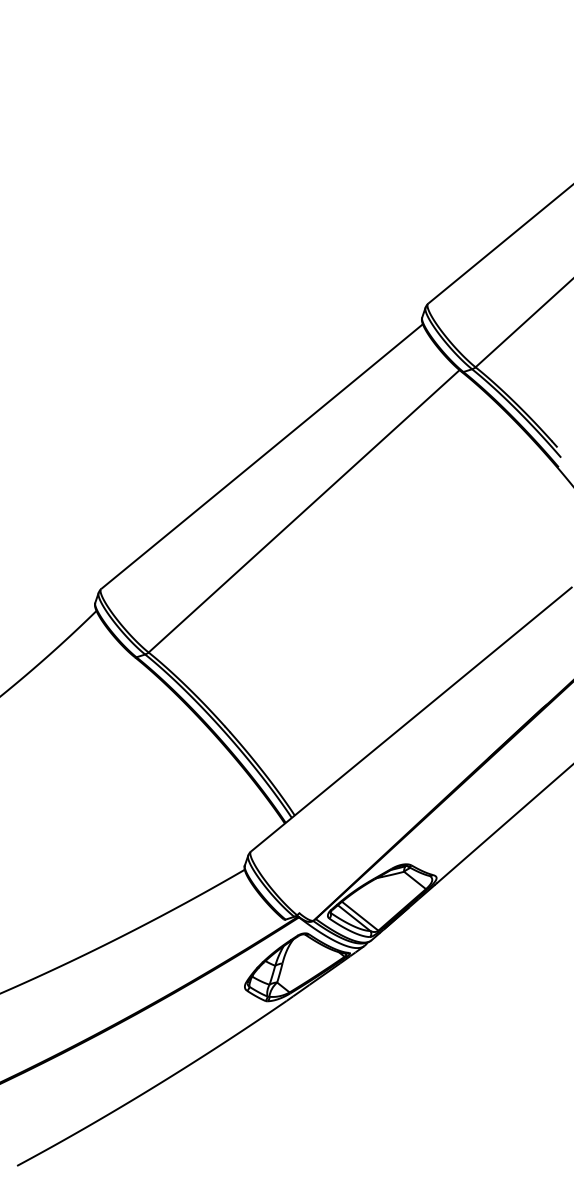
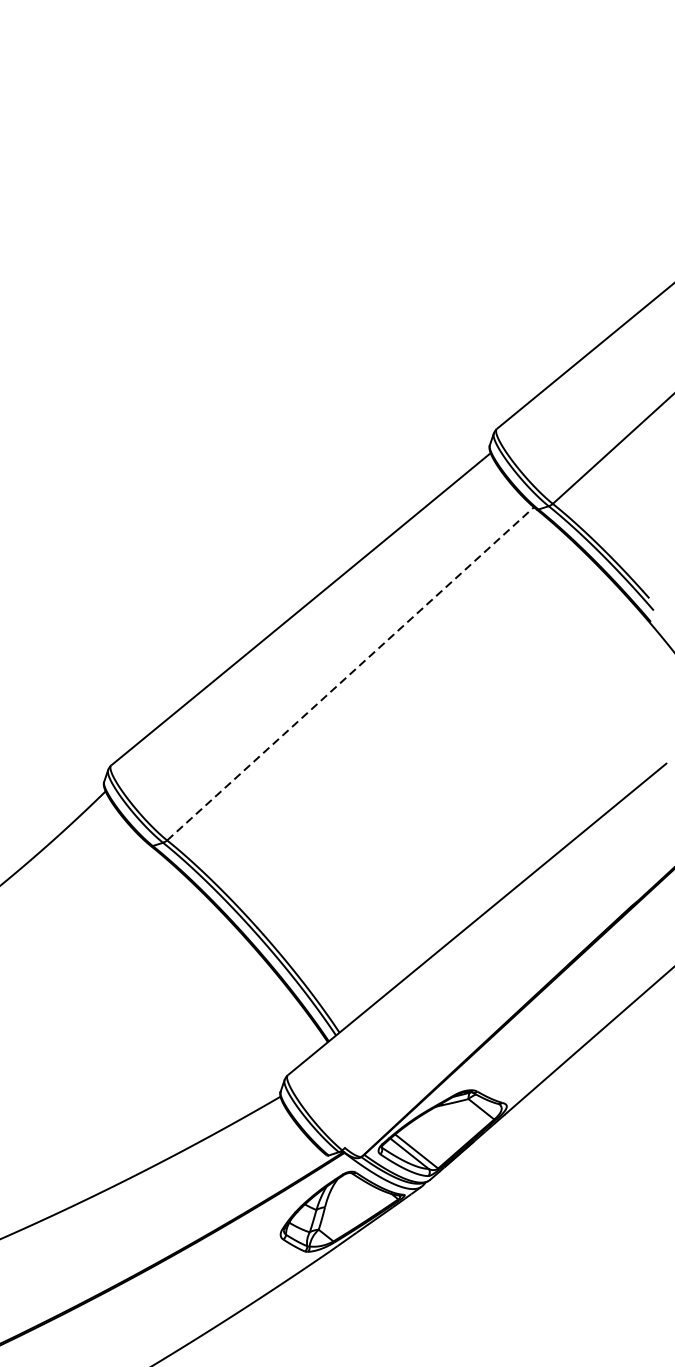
line: (304, 511) -> (350, 674), solid -> dashed

